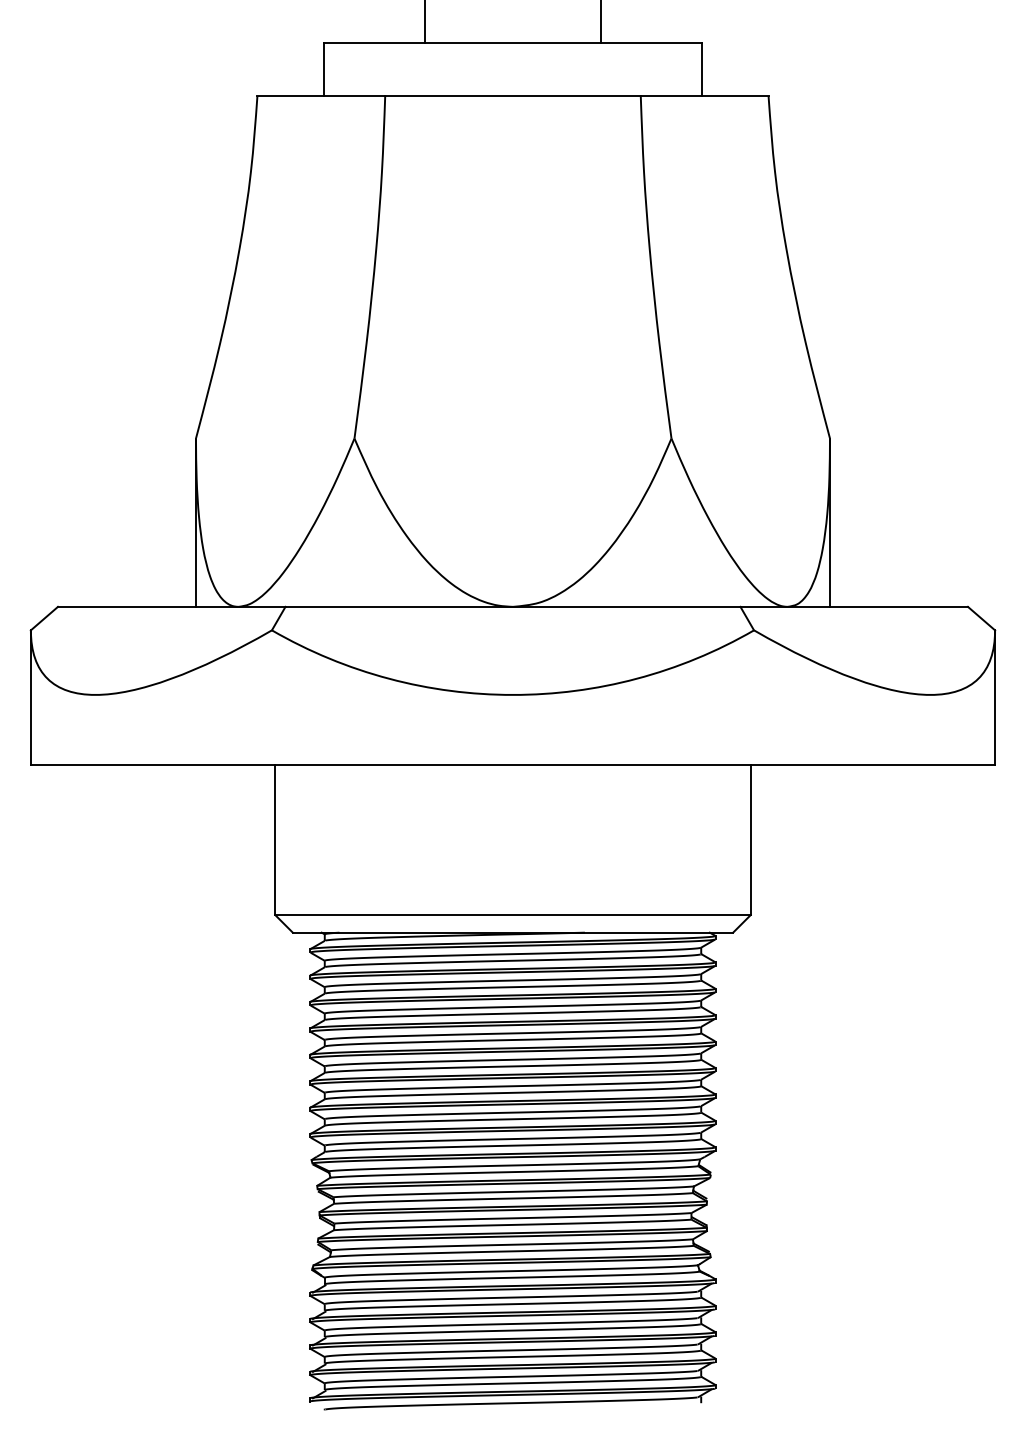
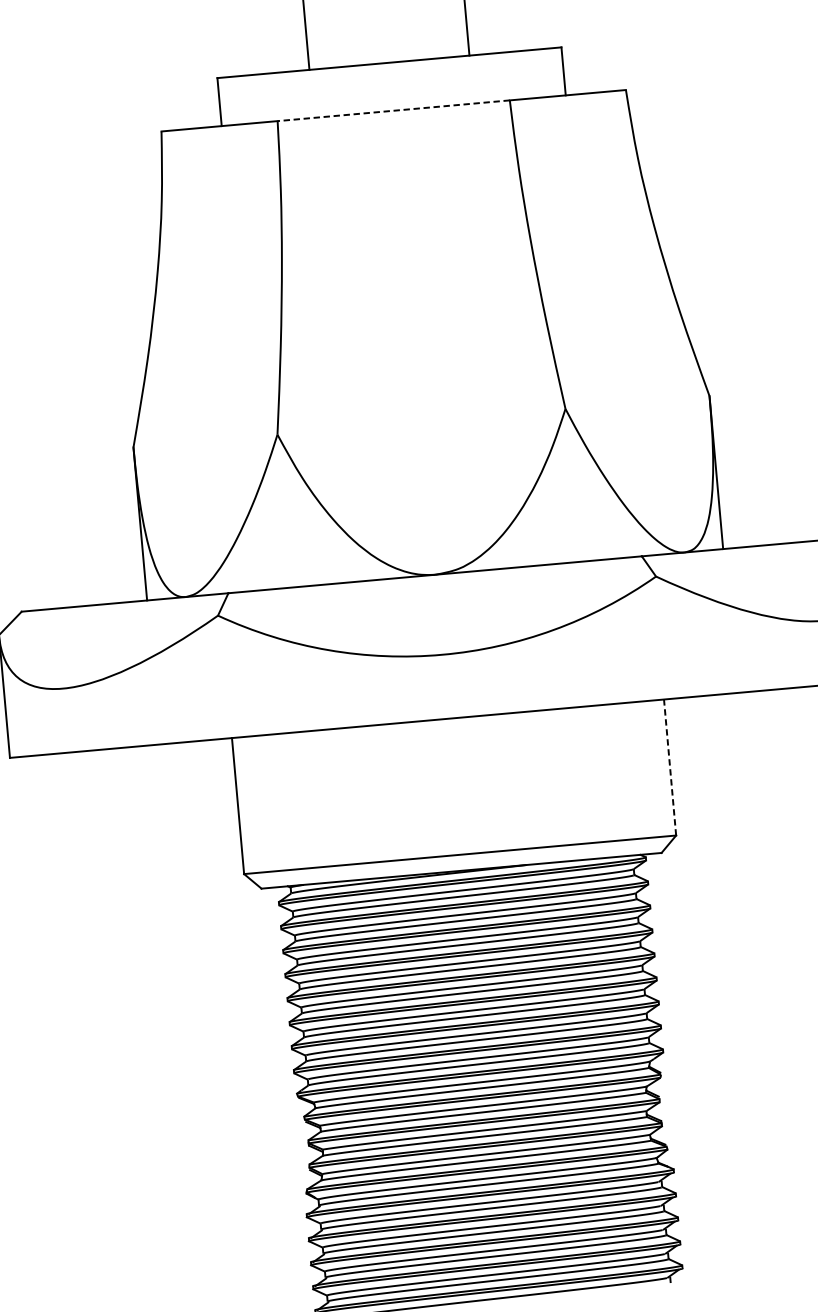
line: (513, 96) -> (394, 111), solid -> dashed
line: (750, 840) -> (669, 767), solid -> dashed

